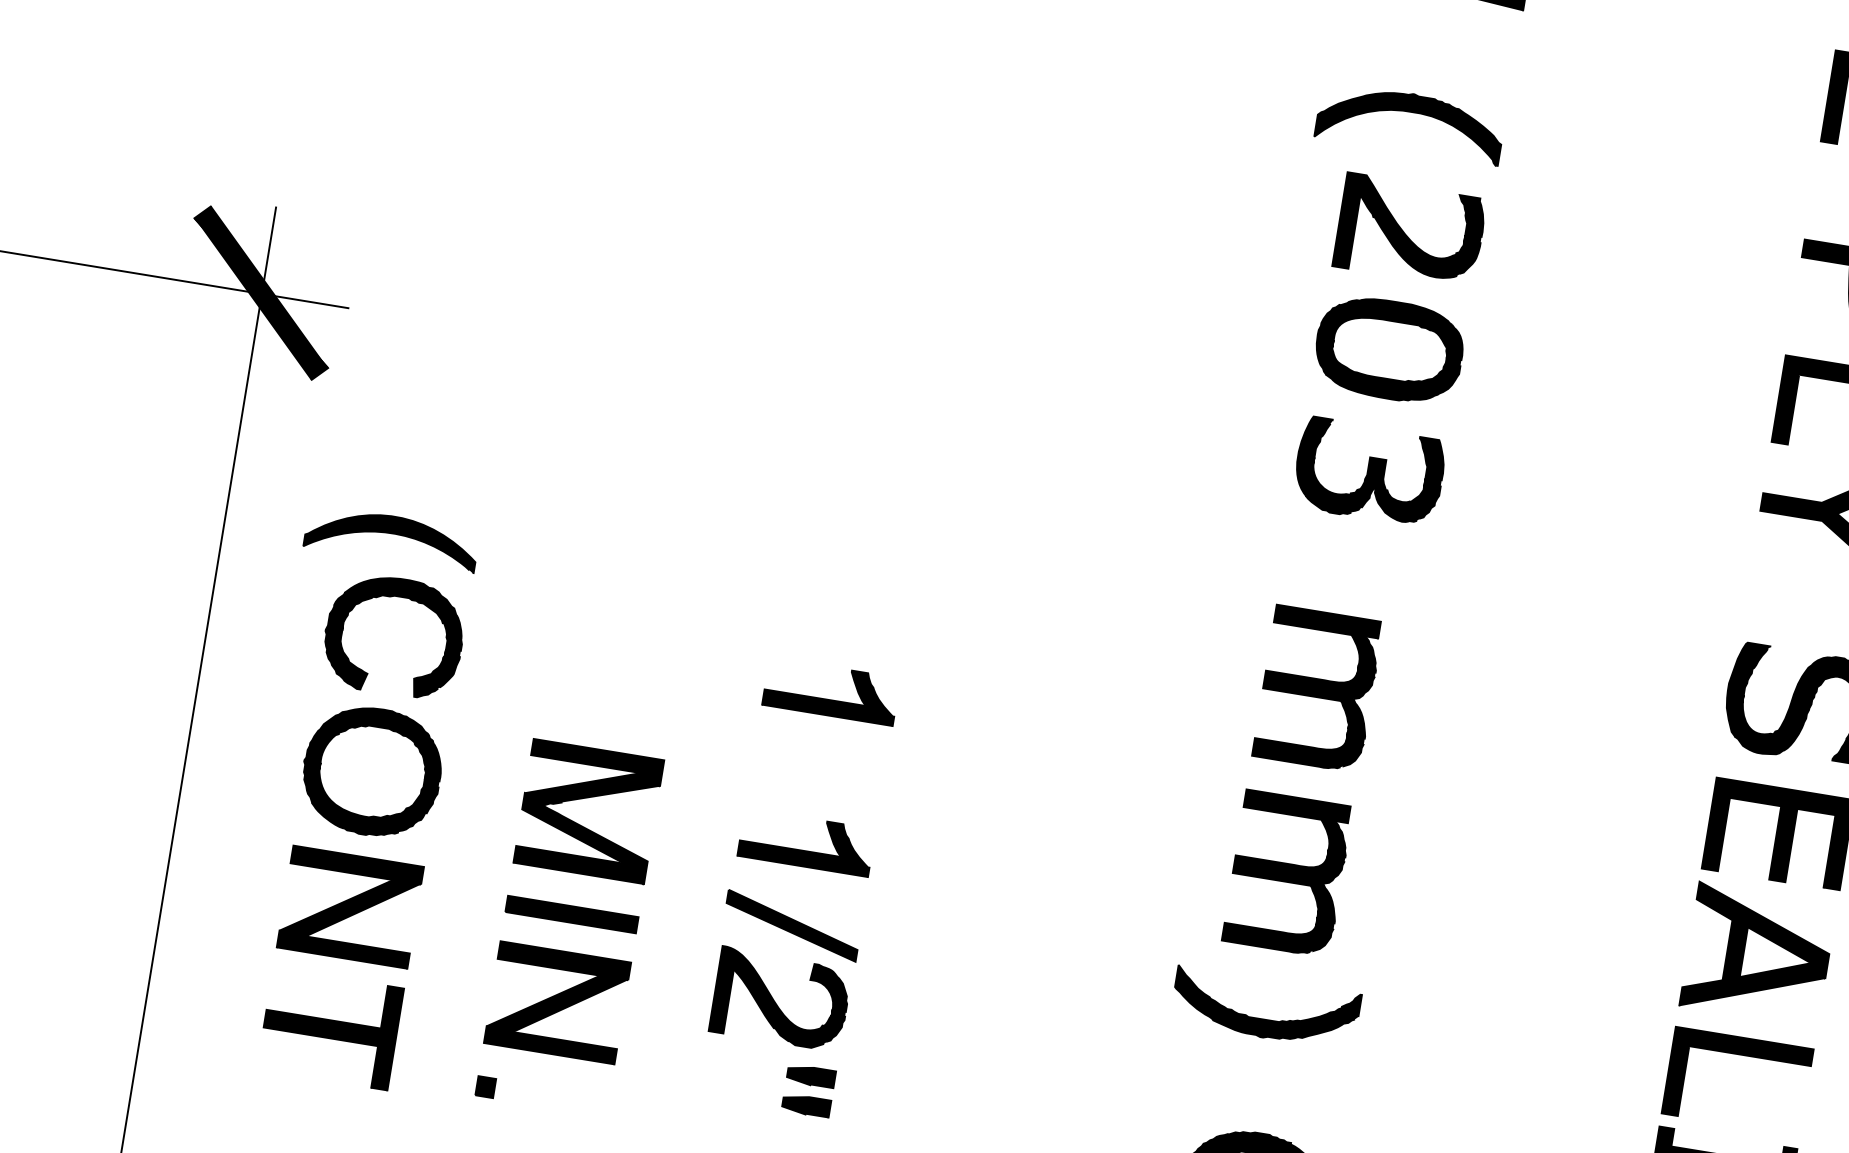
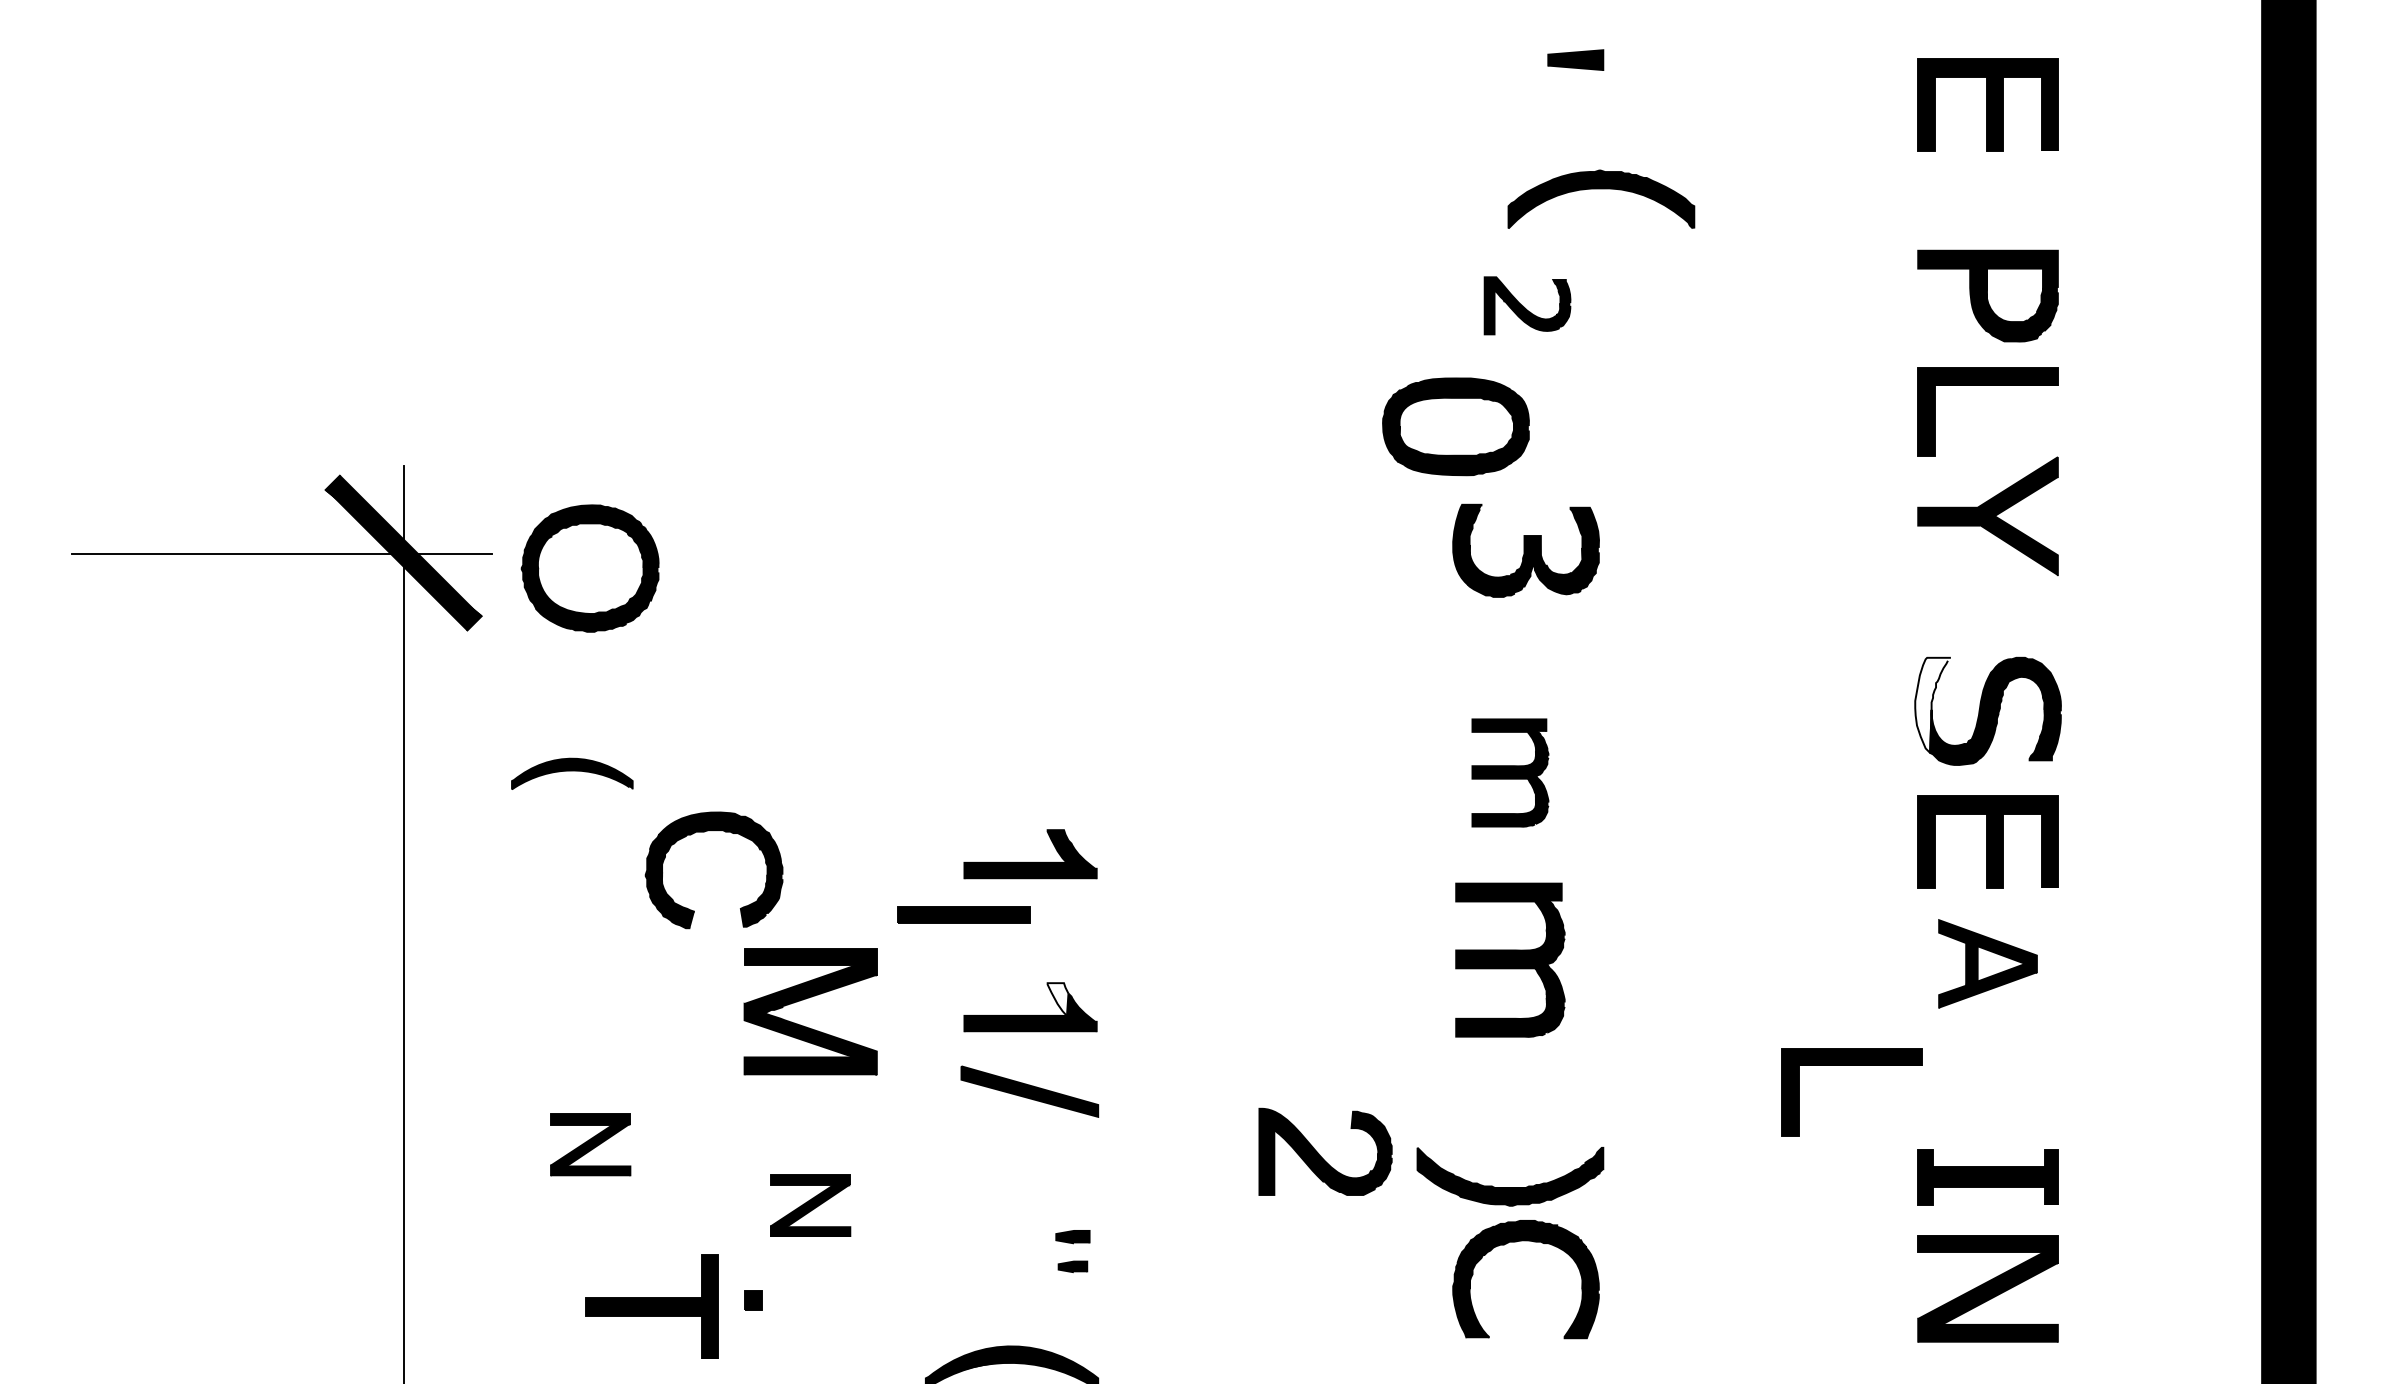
part: (1412, 113) -> (1601, 189), moved
part: (1410, 230) -> (1527, 305), size x0.6
part: (1388, 349) -> (1455, 426), moved
part: (392, 537) -> (572, 773), size x0.7
part: (390, 597) -> (704, 832), moved
part: (1318, 688) -> (1510, 772), size x0.7
fill: (1745, 689) -> (1932, 704), removed
part: (371, 771) -> (589, 568), moved
fill: (834, 839) -> (1057, 999), removed
part: (350, 906) -> (590, 1144), size x0.6
part: (571, 913) -> (963, 914), moved
part: (1757, 954) -> (1987, 963), size x0.7
part: (774, 999) -> (1319, 1153), moved
part: (557, 1002) -> (810, 1205), size x0.6
part: (1263, 1019) -> (1510, 1187), moved
part: (330, 1028) -> (651, 1306), moved
part: (1741, 1054) -> (1851, 1065), moved
part: (810, 1075) -> (1072, 1236), size x0.7
part: (806, 1105) -> (1072, 1266), size x0.6

